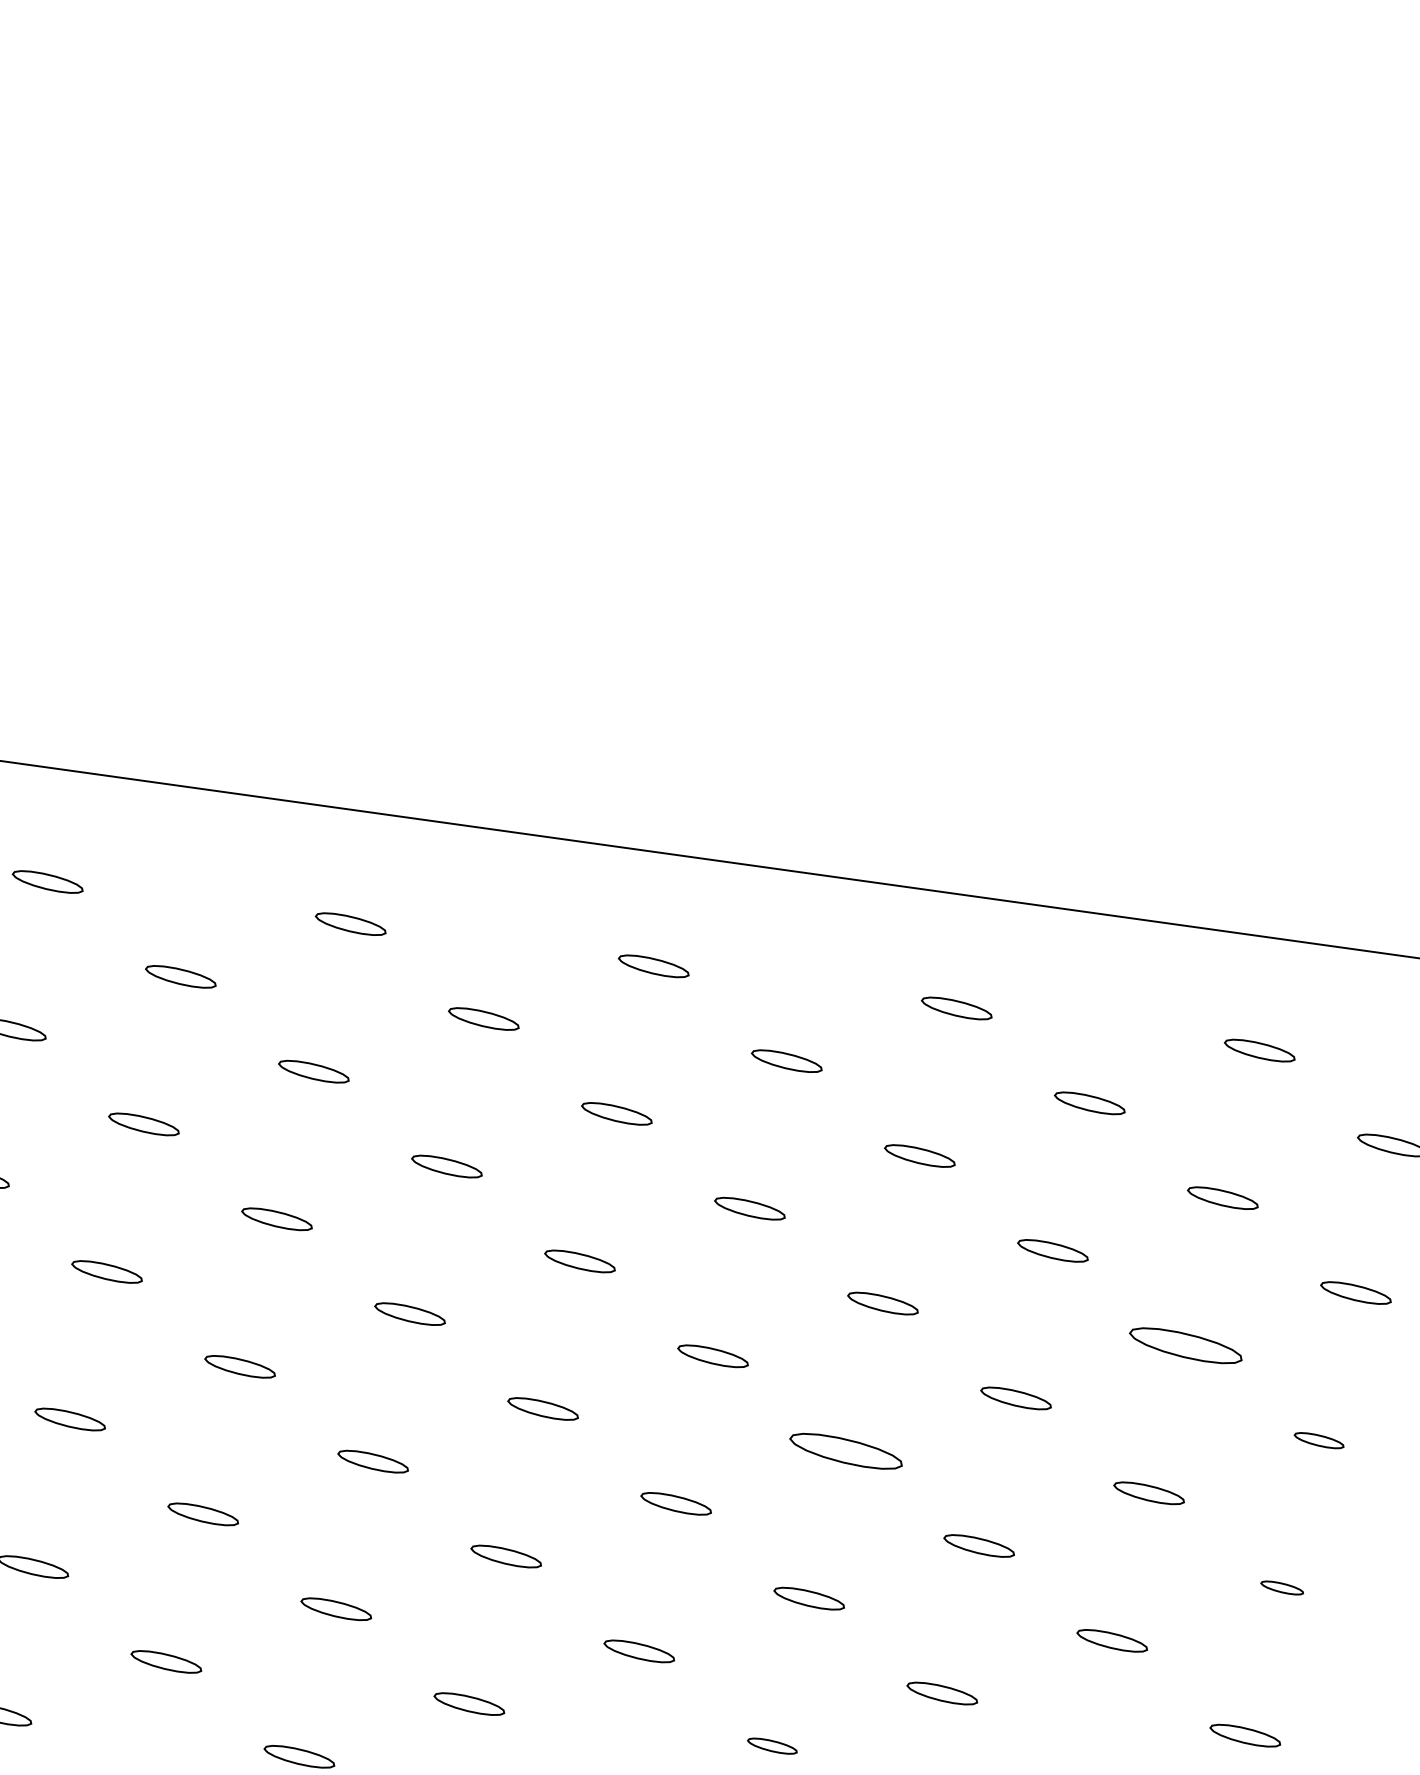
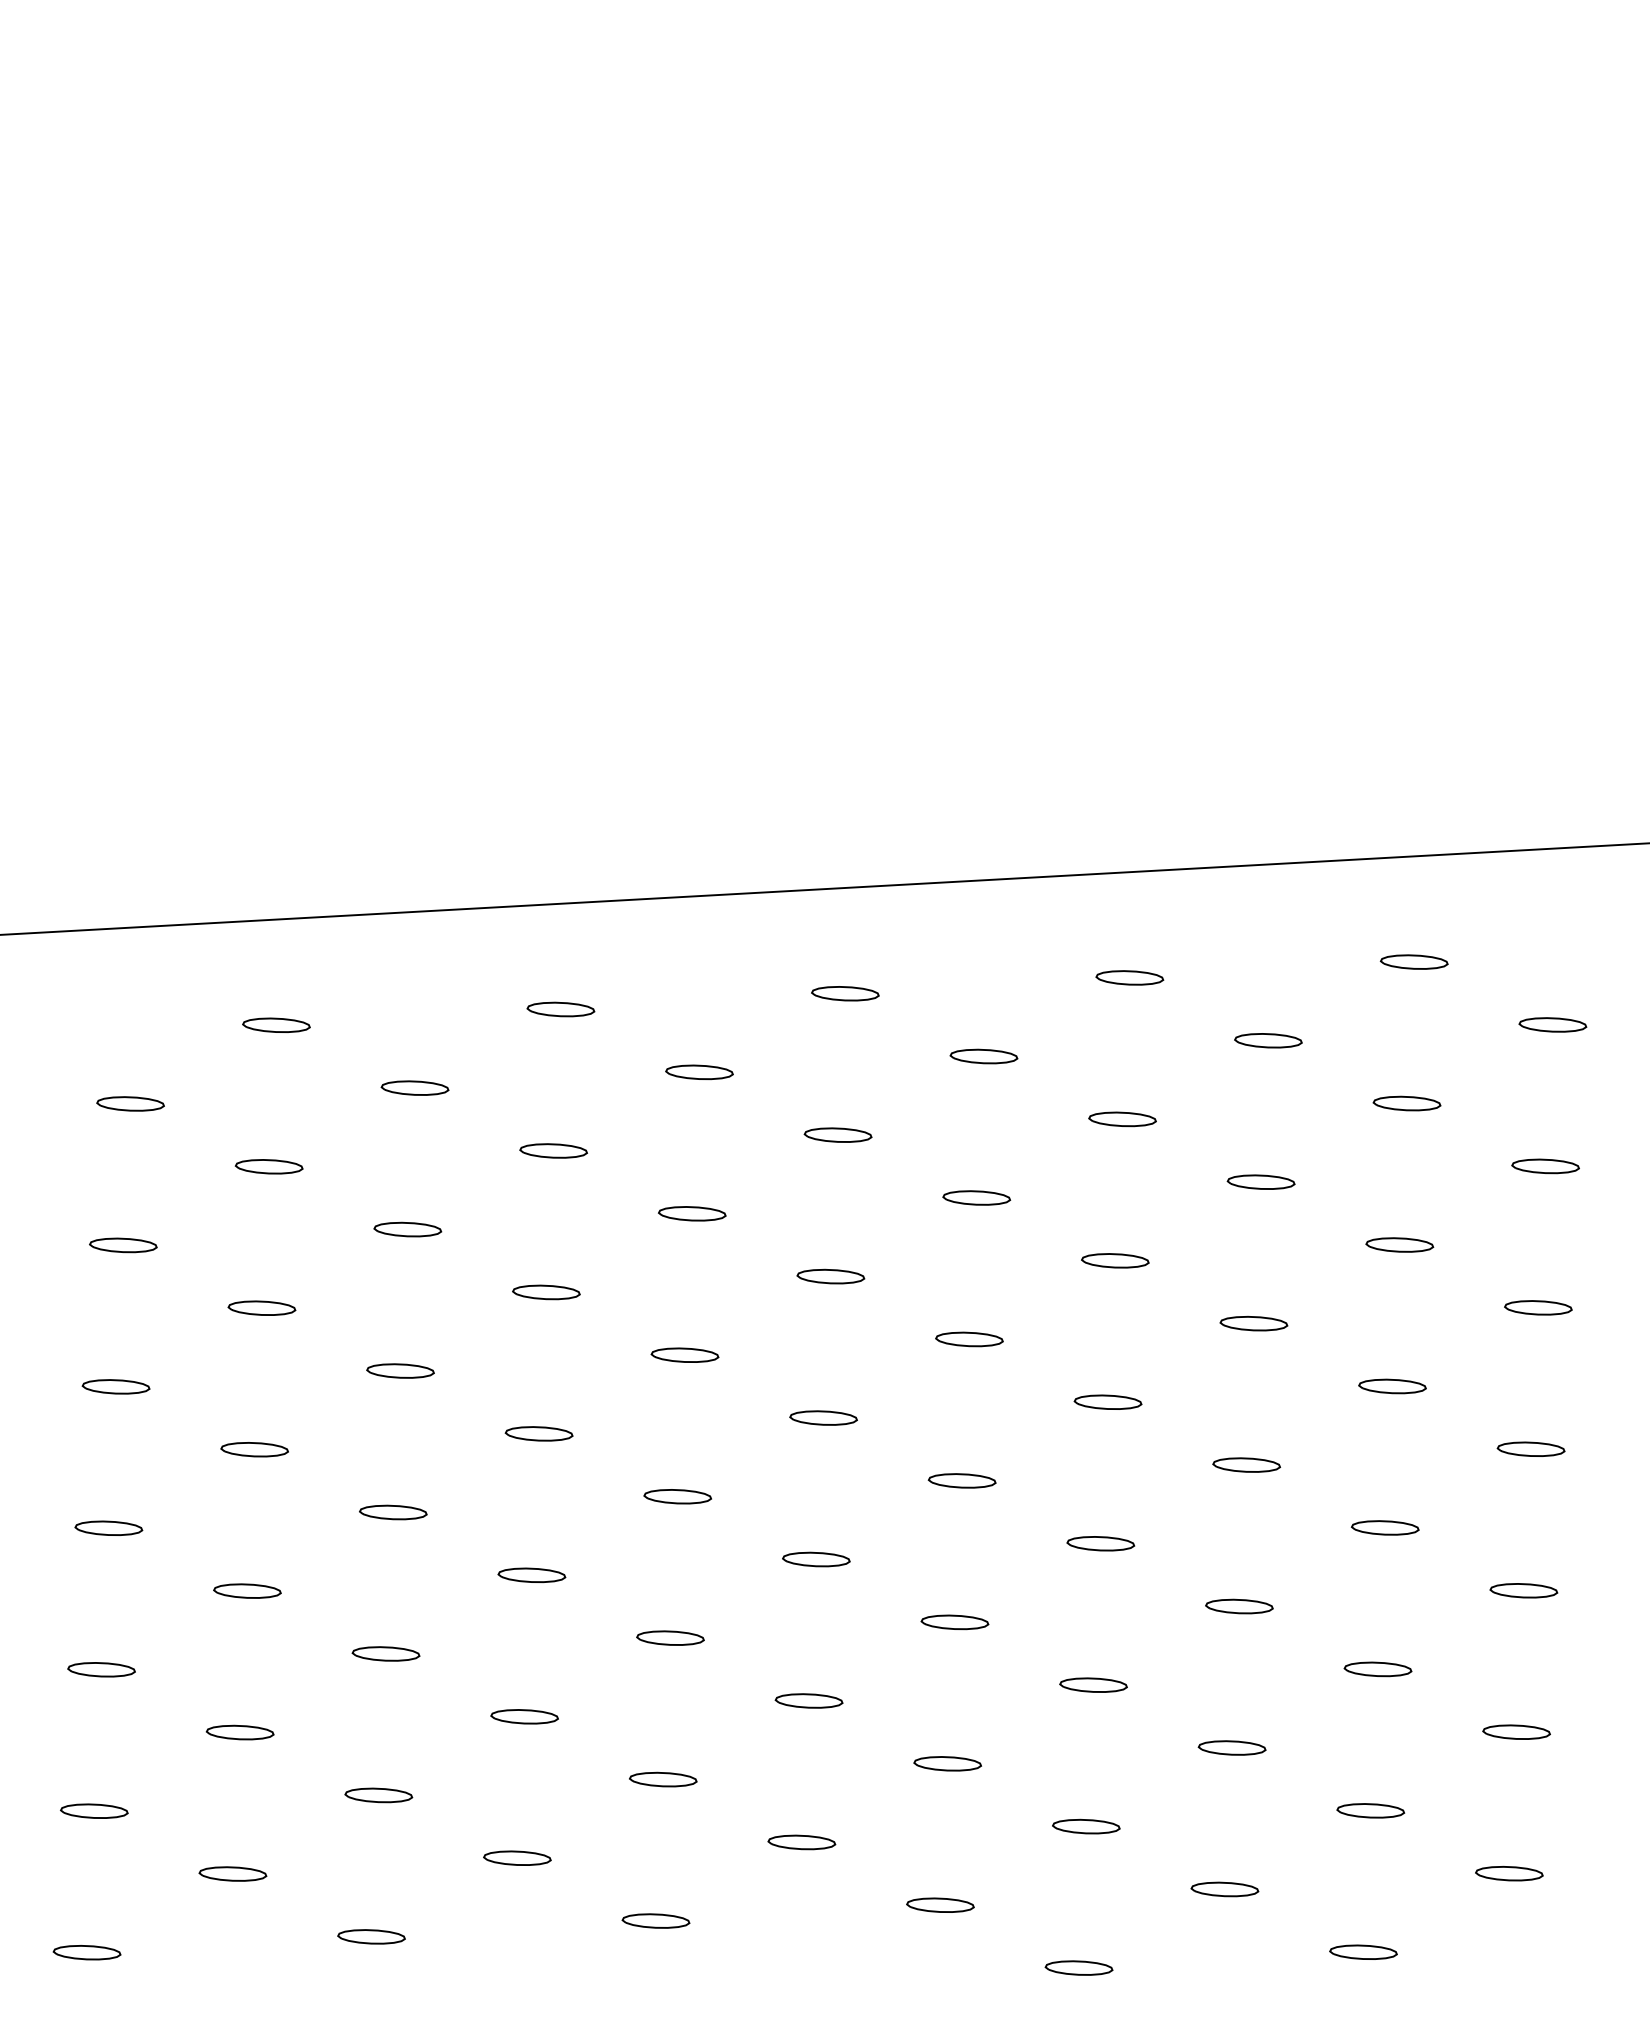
part: (1185, 1345) -> (1399, 1244), size x0.62
part: (1319, 1440) -> (1538, 1307), size x1.43
part: (845, 1450) -> (1107, 1401), size x0.62
part: (1281, 1587) -> (1530, 1448), size x1.67
part: (772, 1745) -> (1093, 1684), size x1.43

